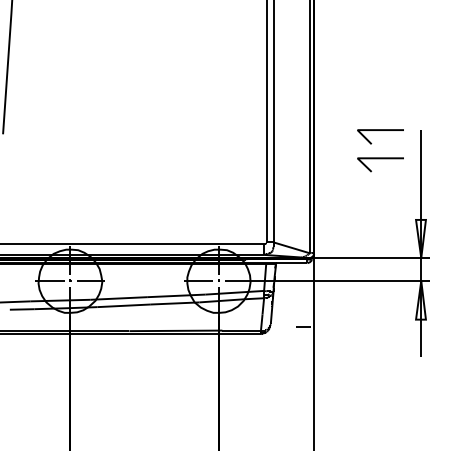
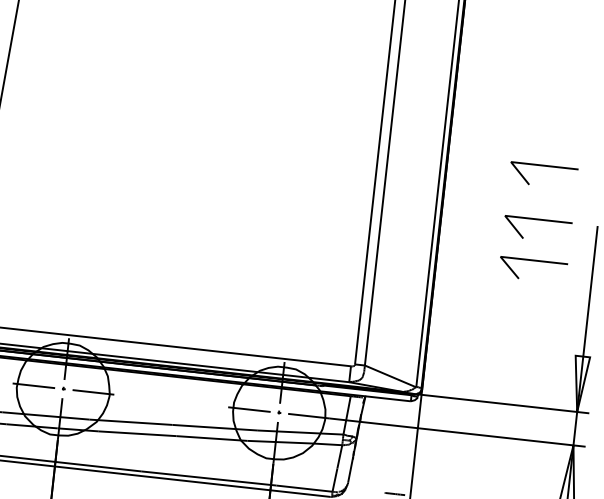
curve: (380, 93) -> (544, 166), added

